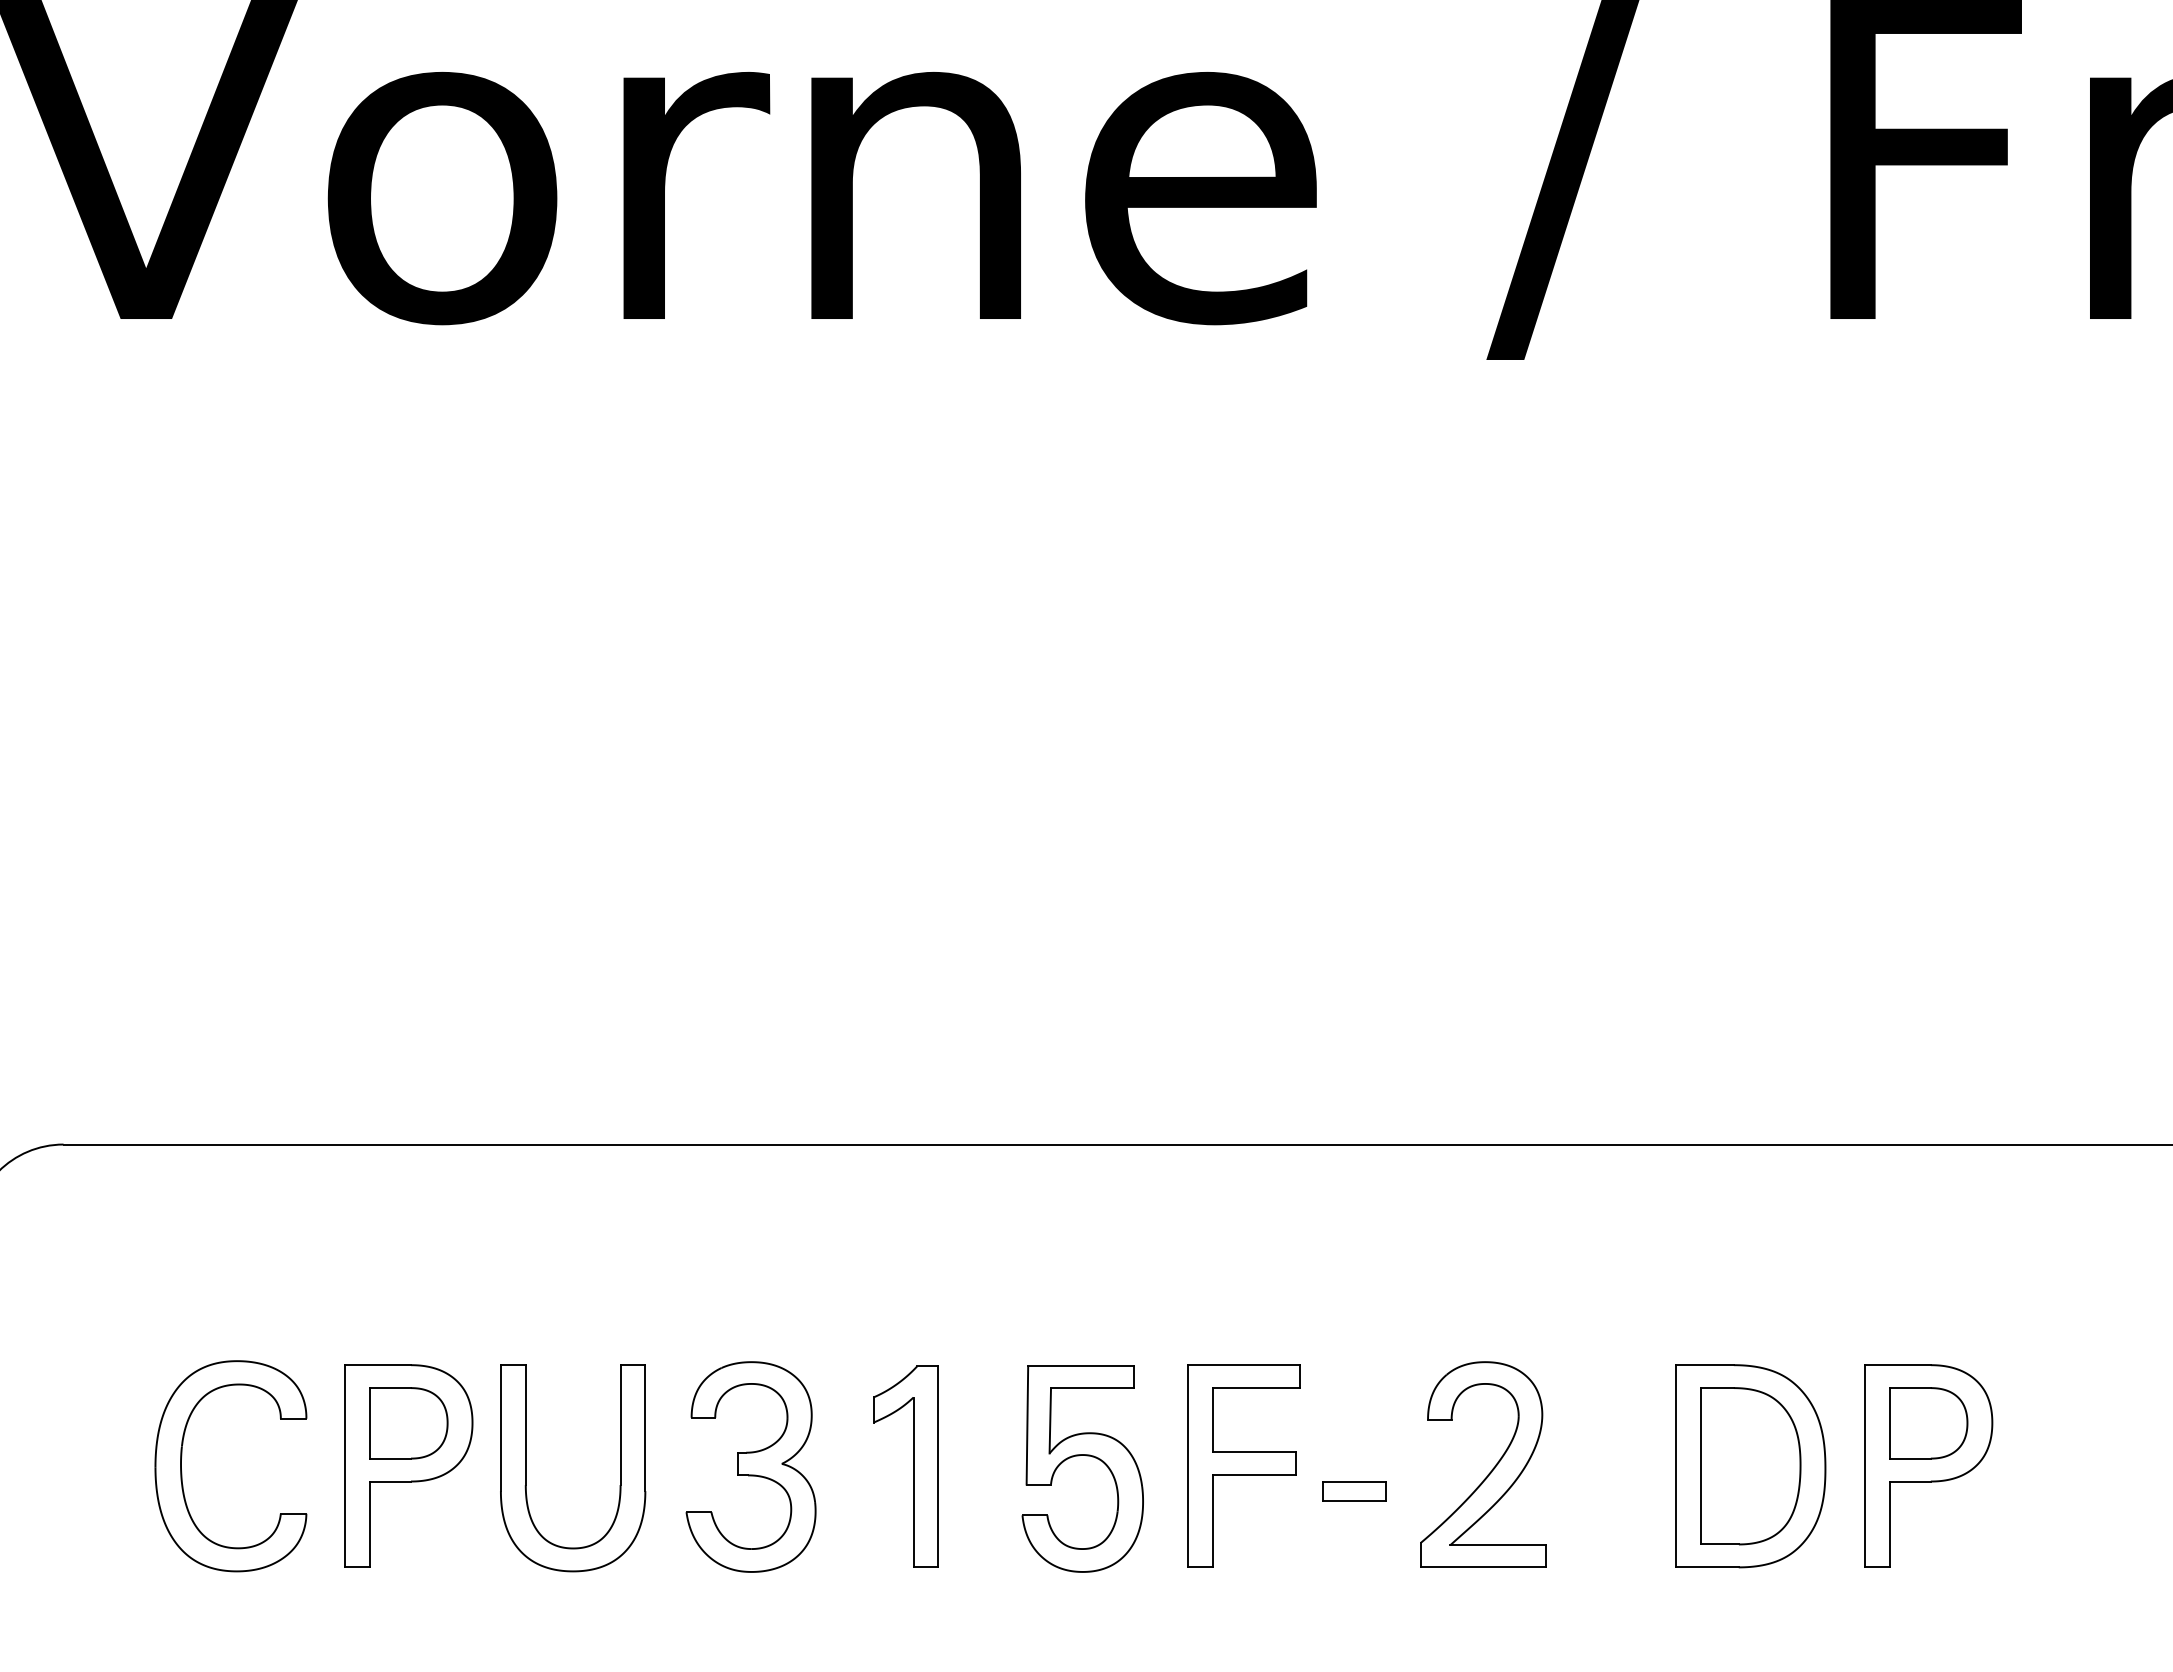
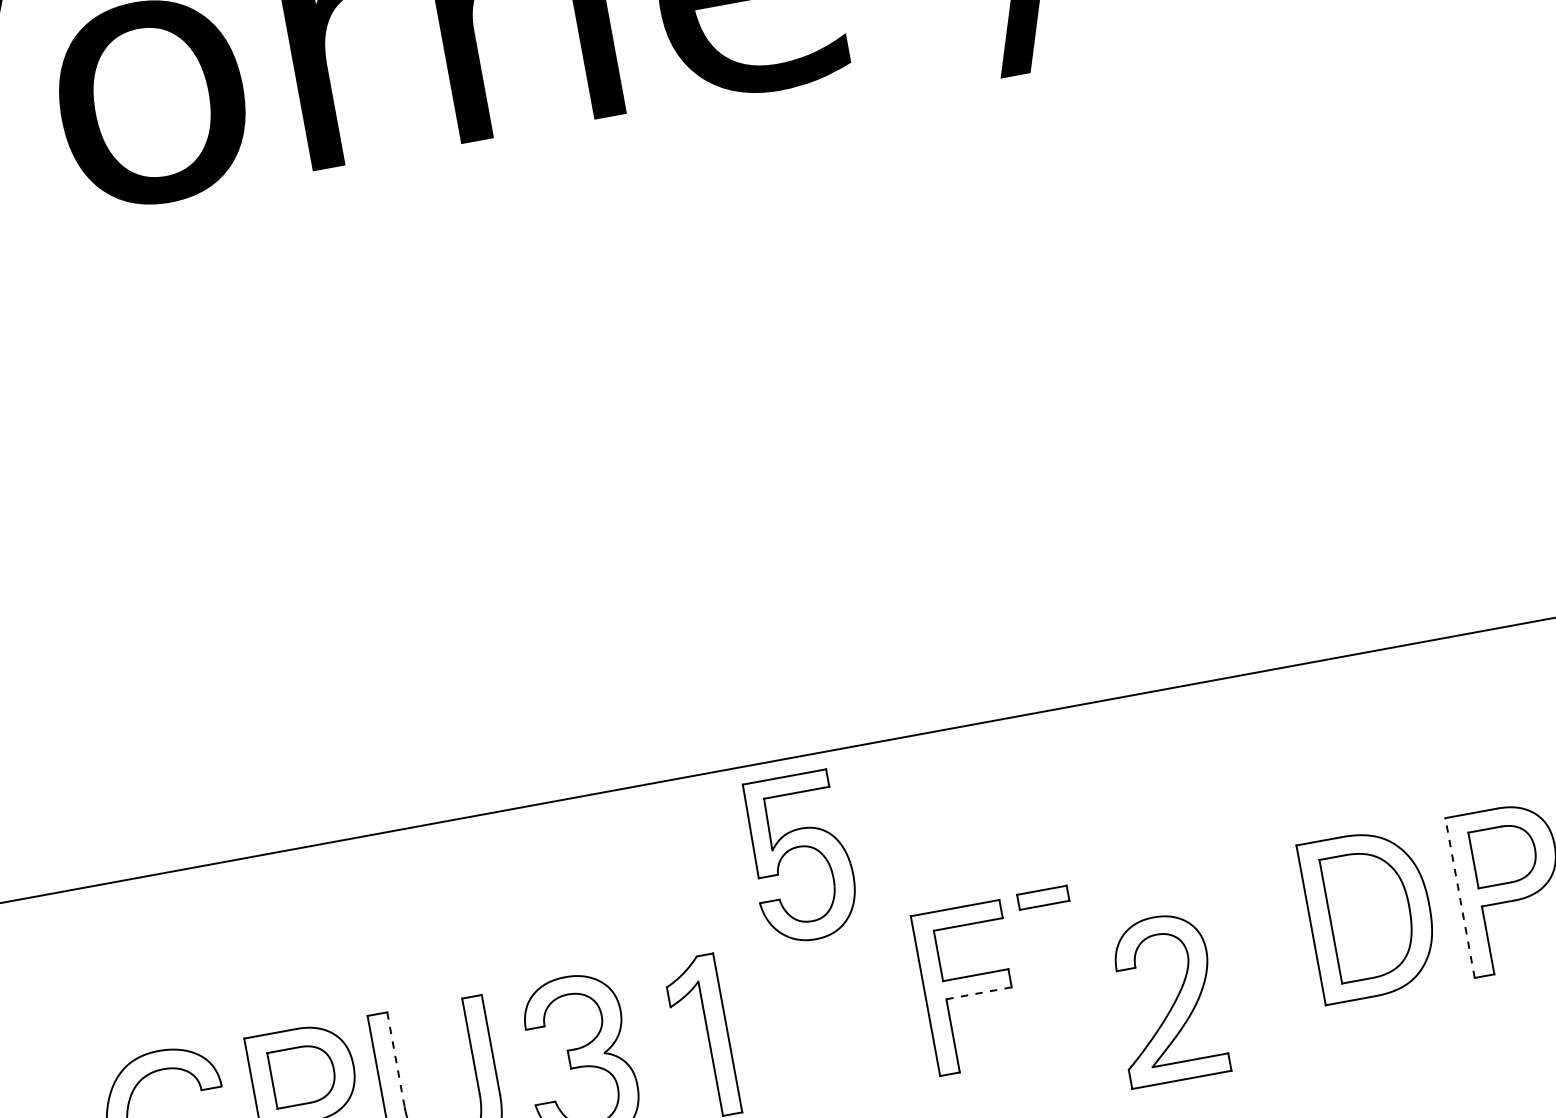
line: (525, 1425) -> (395, 1060), solid -> dashed
part: (1079, 1456) -> (796, 848), moved
line: (1864, 1465) -> (1459, 897), solid -> dashed
part: (1492, 1468) -> (1174, 1000), moved
line: (1253, 1474) -> (978, 993), solid -> dashed
part: (1354, 1491) -> (1043, 897), moved

